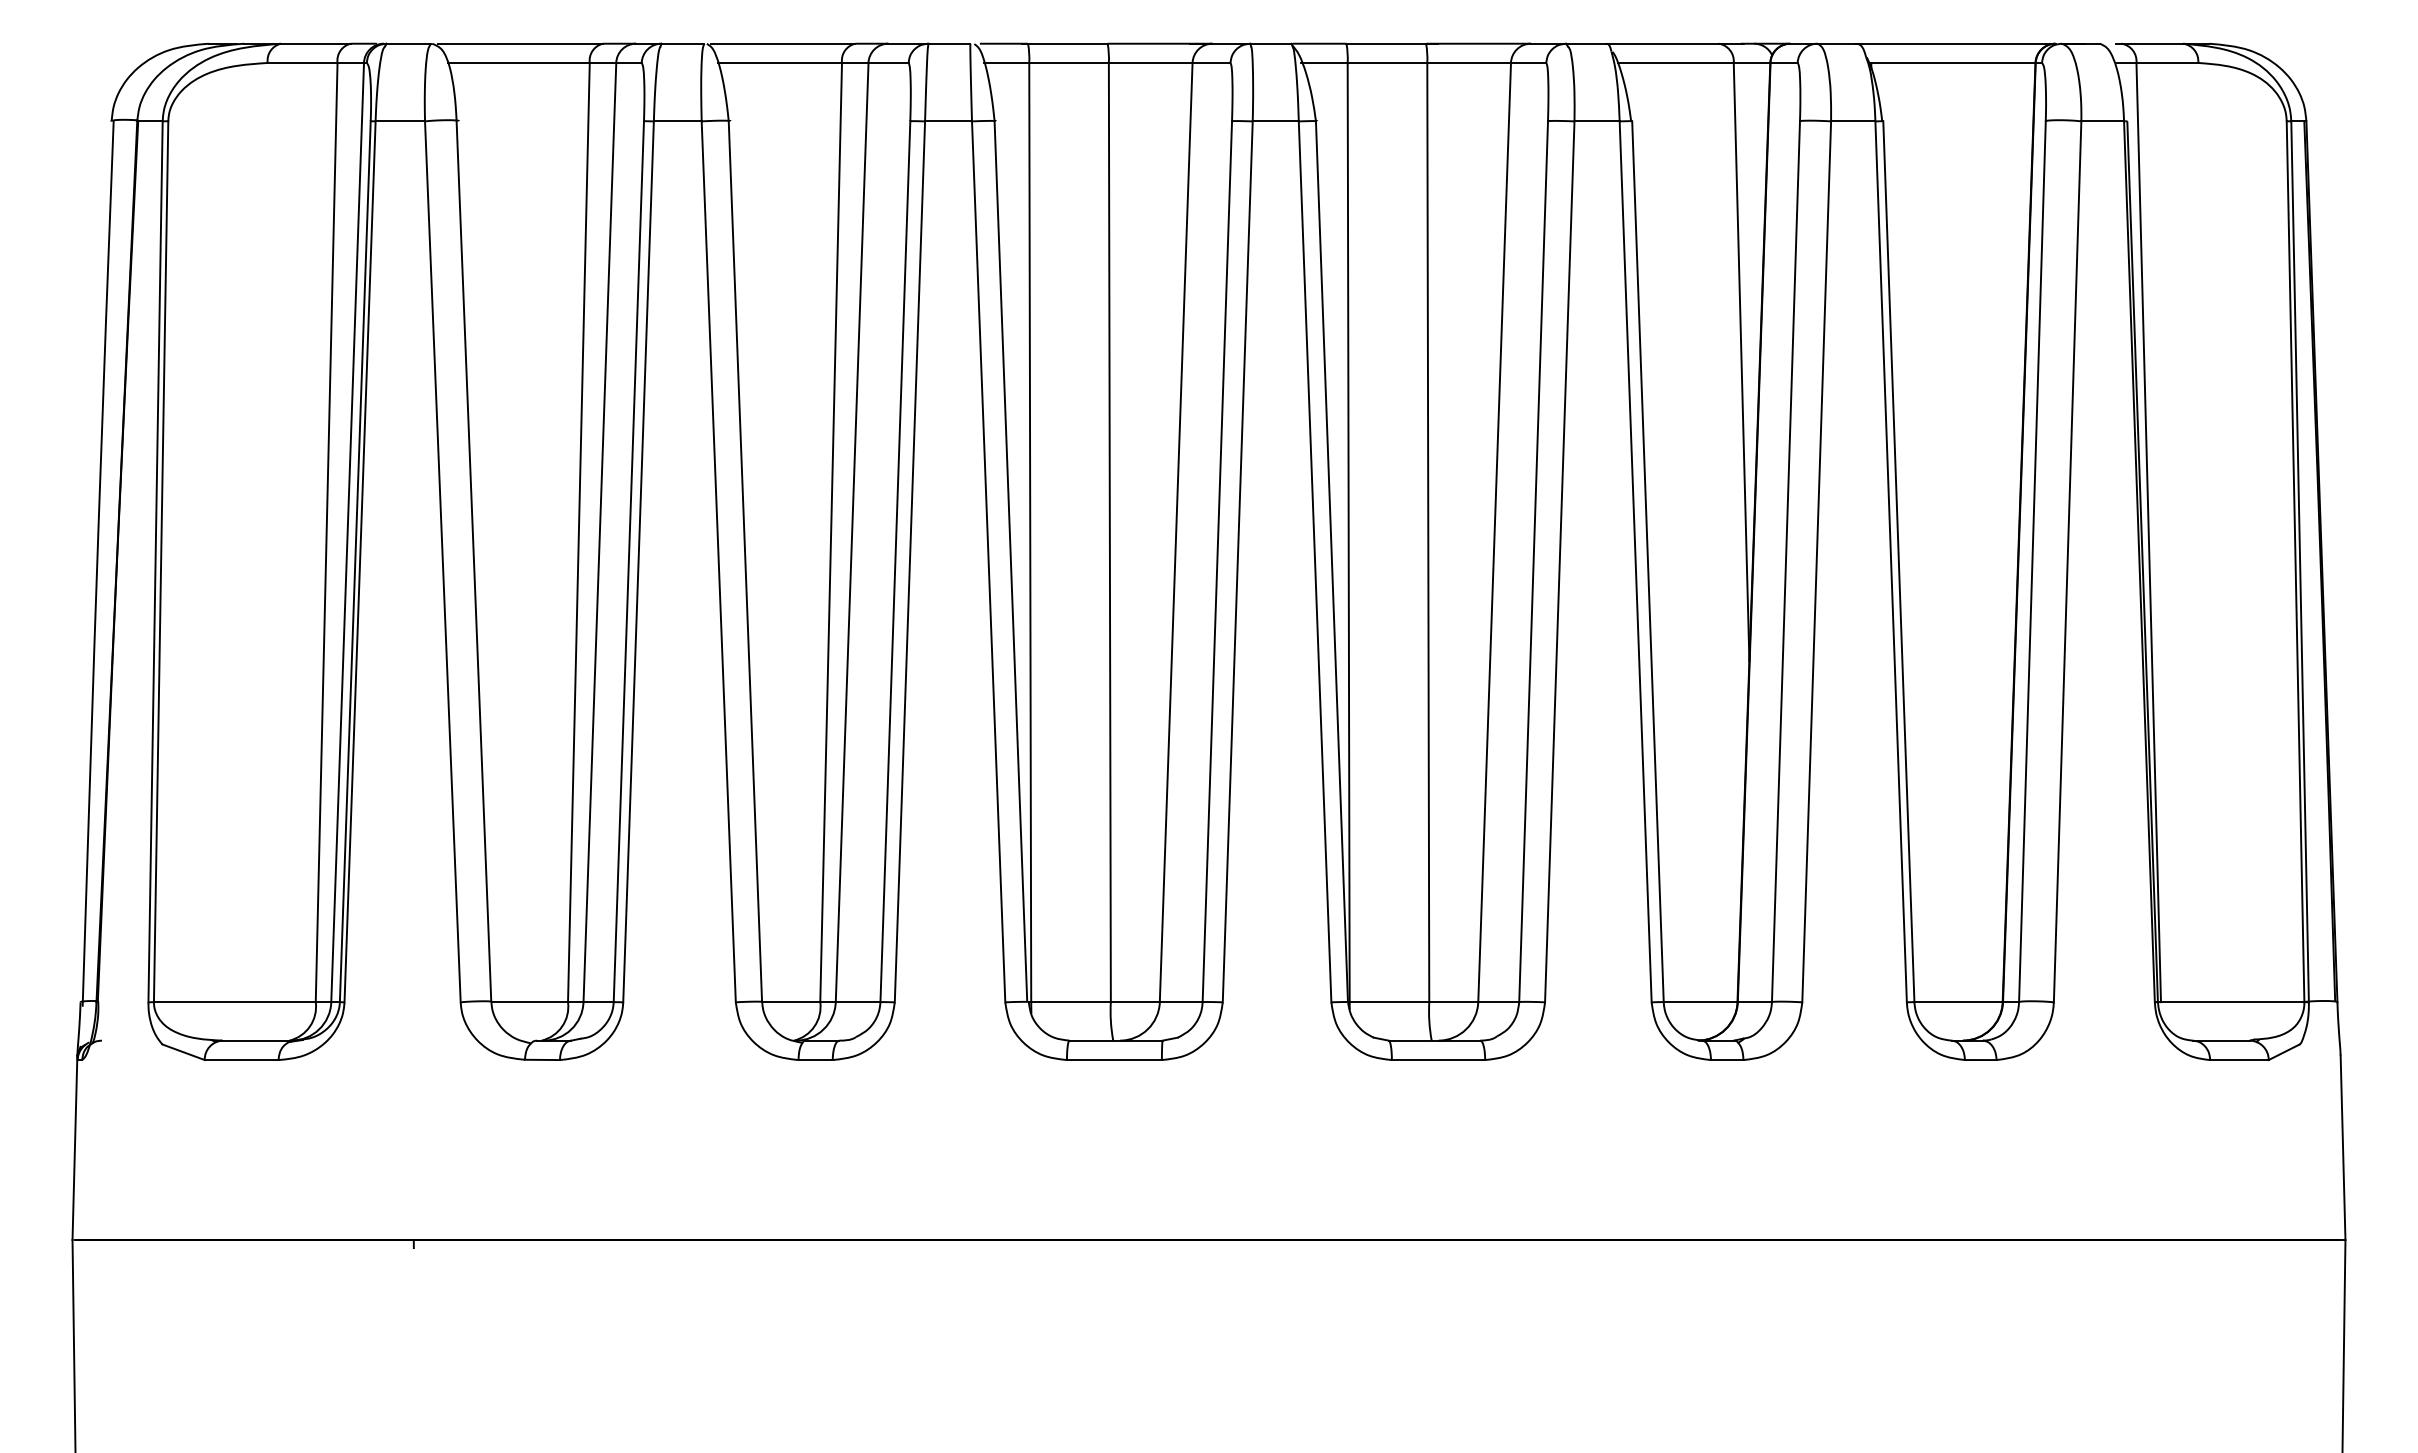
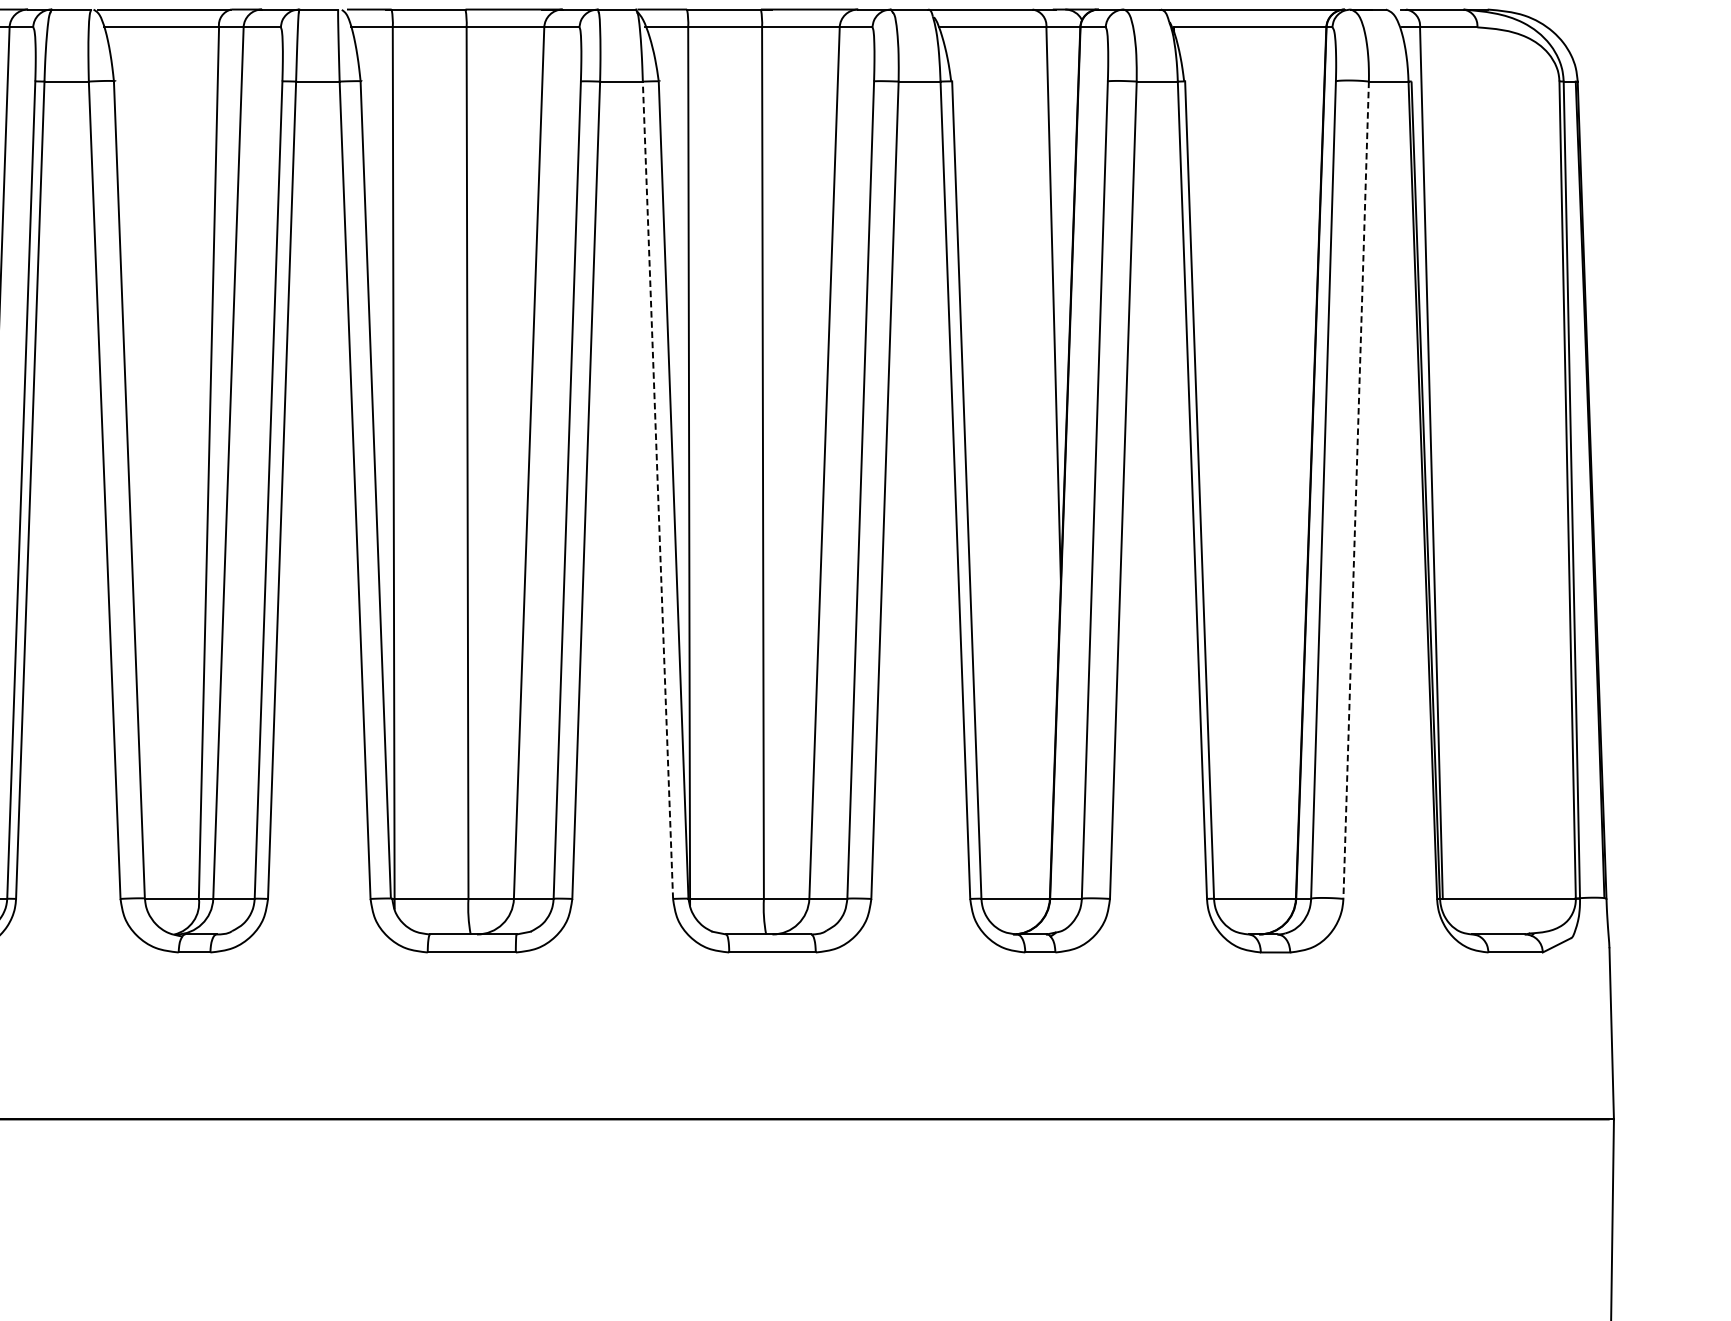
line: (1315, 561) -> (658, 489), solid -> dashed
line: (2067, 561) -> (1356, 489), solid -> dashed

